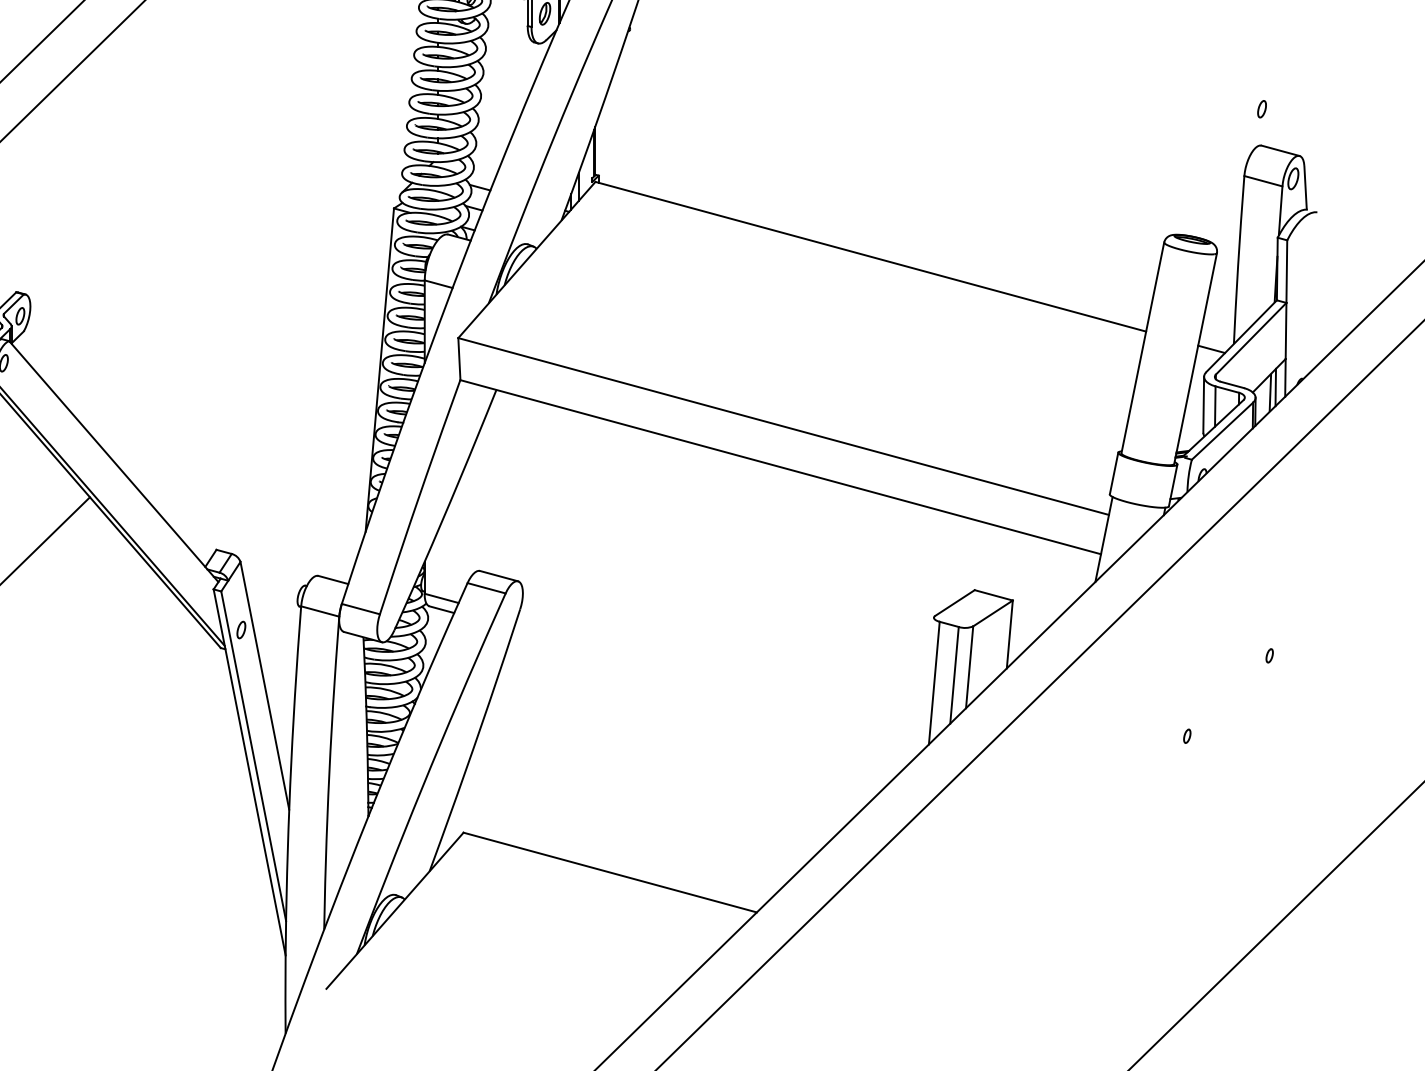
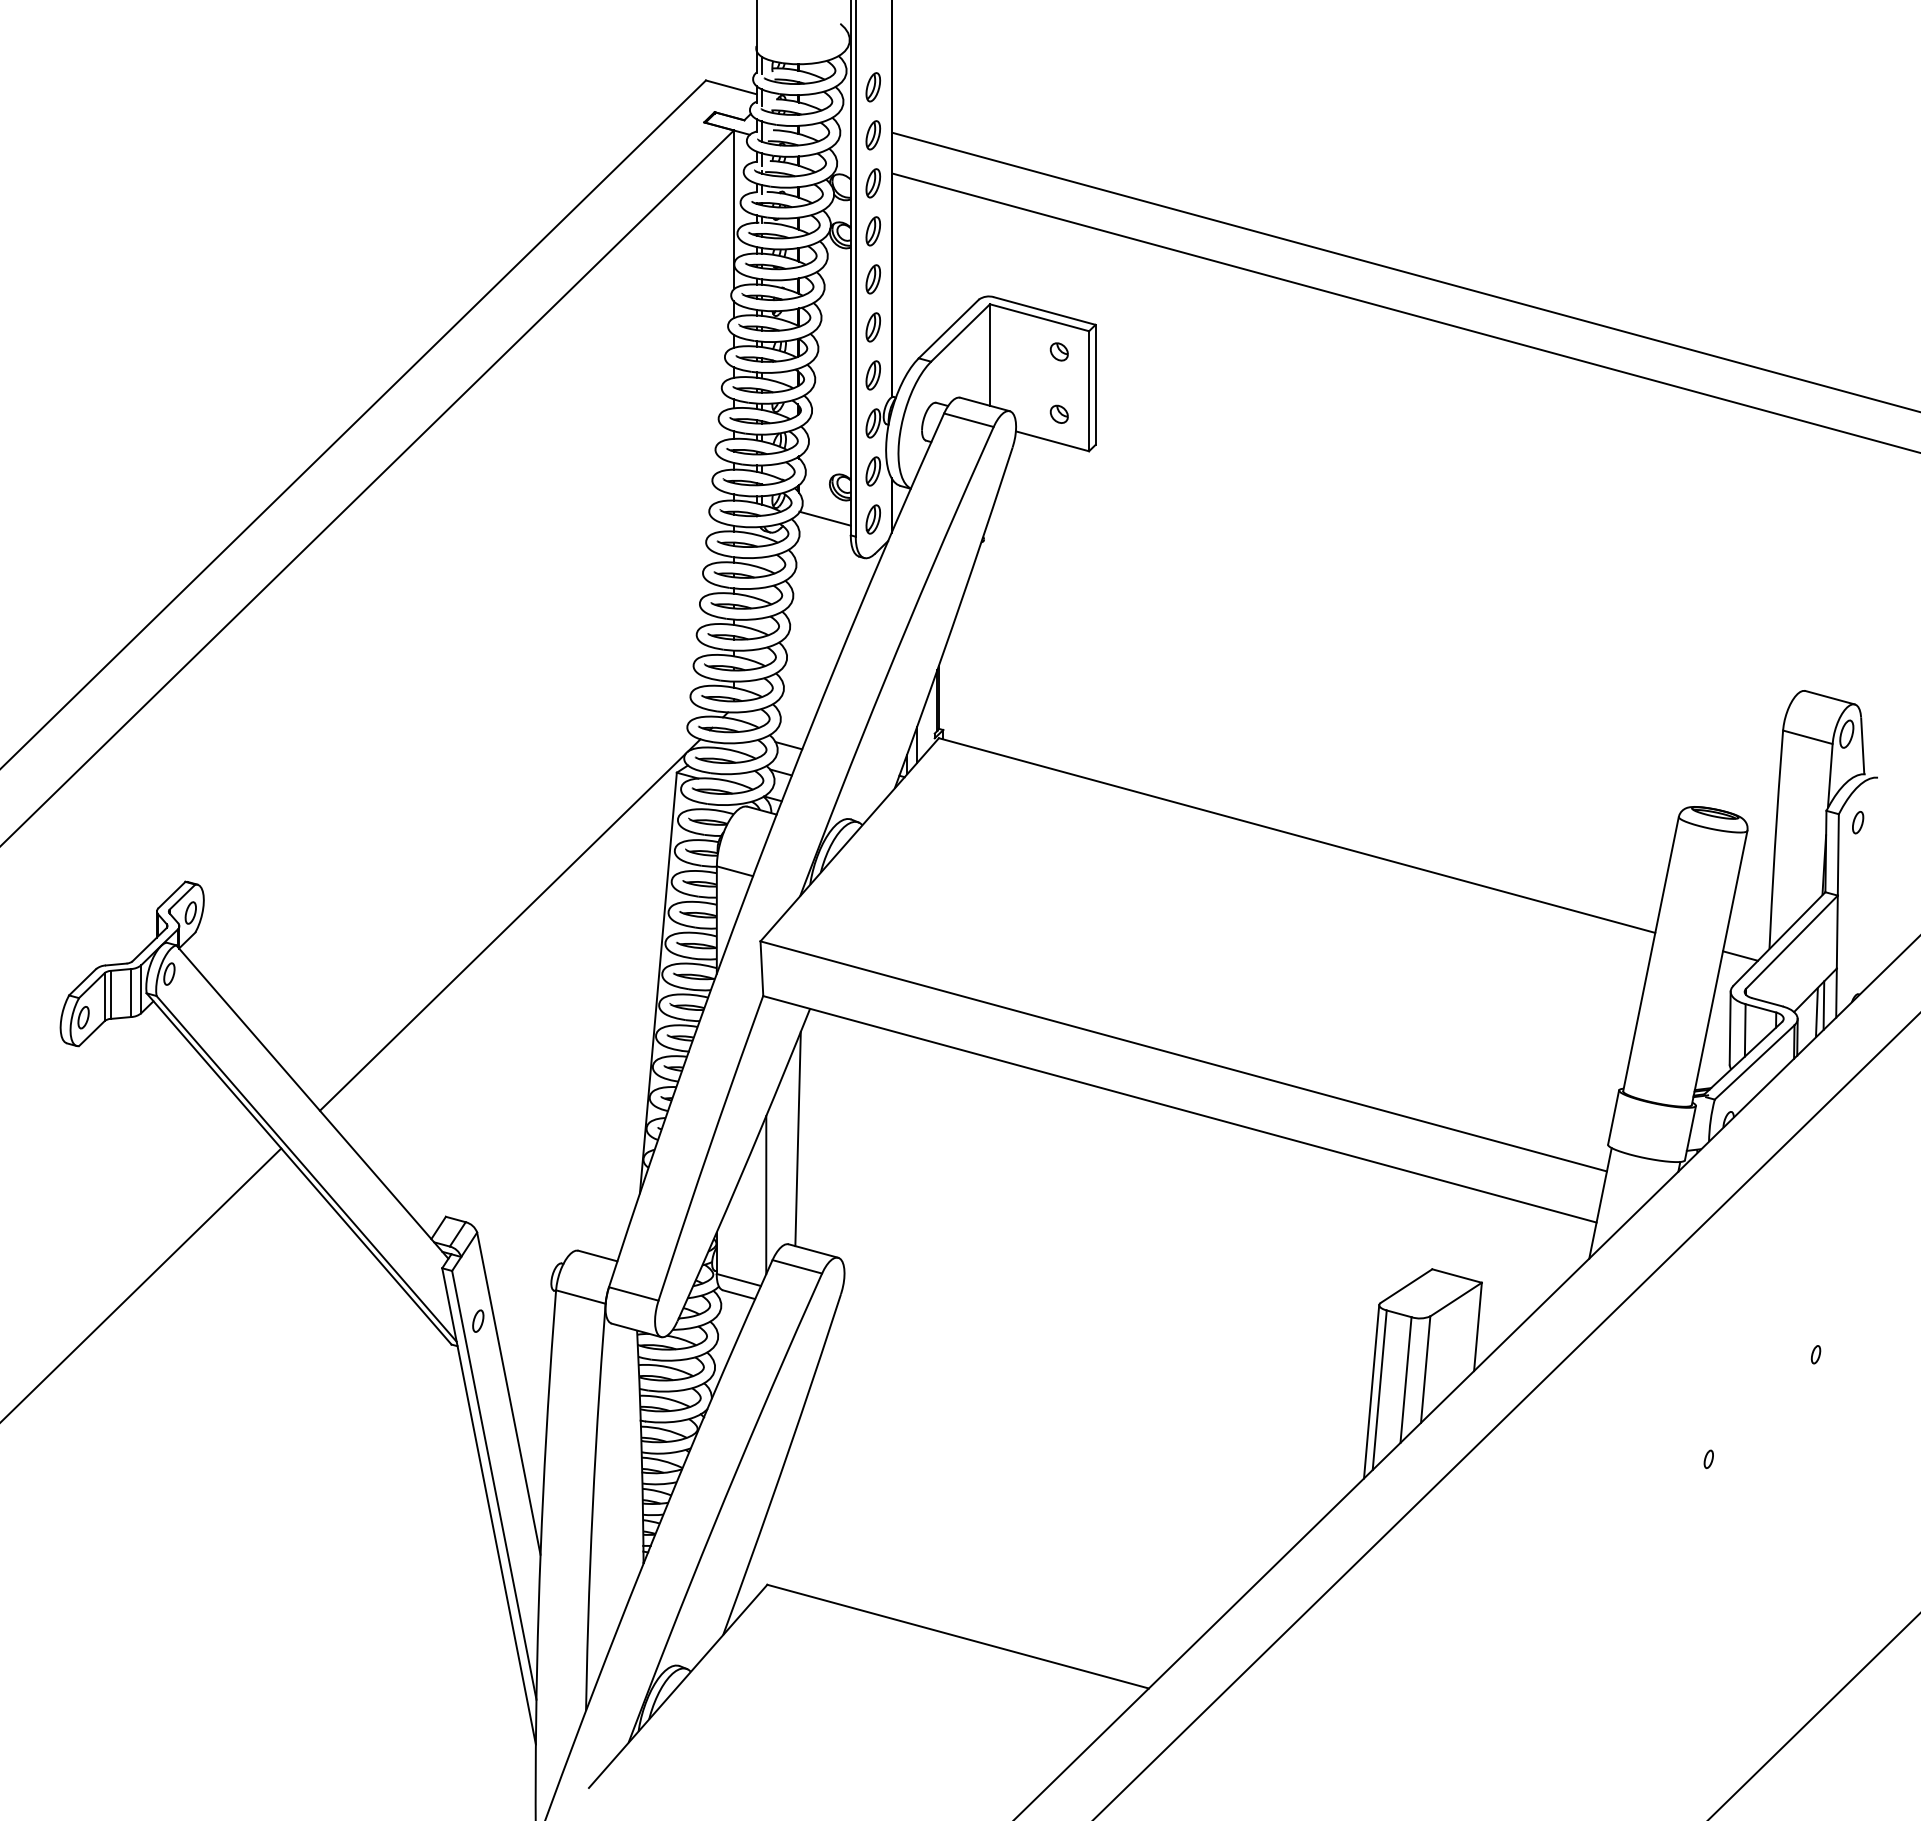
line: (507, 13) -> (824, 518), added
part: (1262, 109) -> (1858, 822), moved
line: (259, 330) -> (502, 931), added
line: (486, 489) -> (797, 1138), added
line: (462, 533) -> (766, 1195), added
line: (927, 684) -> (1371, 1391), added

